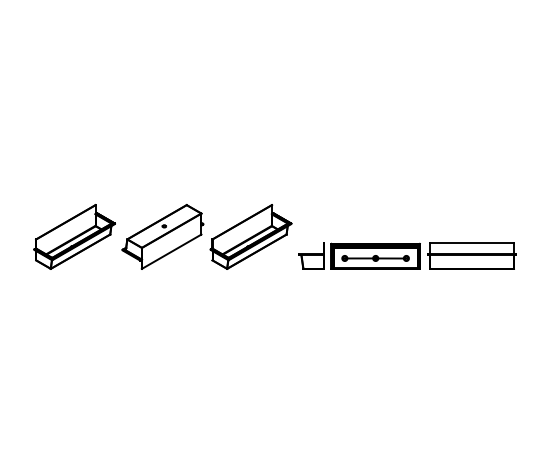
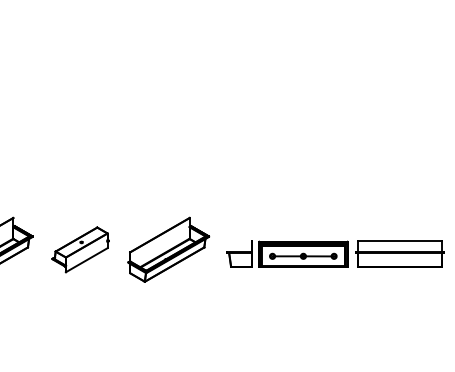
part: (162, 236) -> (80, 249), size x0.7
part: (407, 255) -> (335, 253), moved

